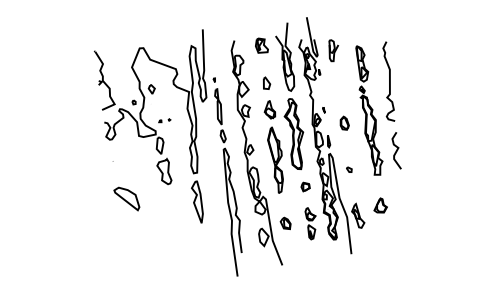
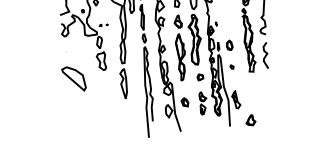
part: (344, 122) -> (229, 44), moved
part: (126, 198) -> (73, 78), size x1.4
part: (380, 205) -> (250, 120), moved

